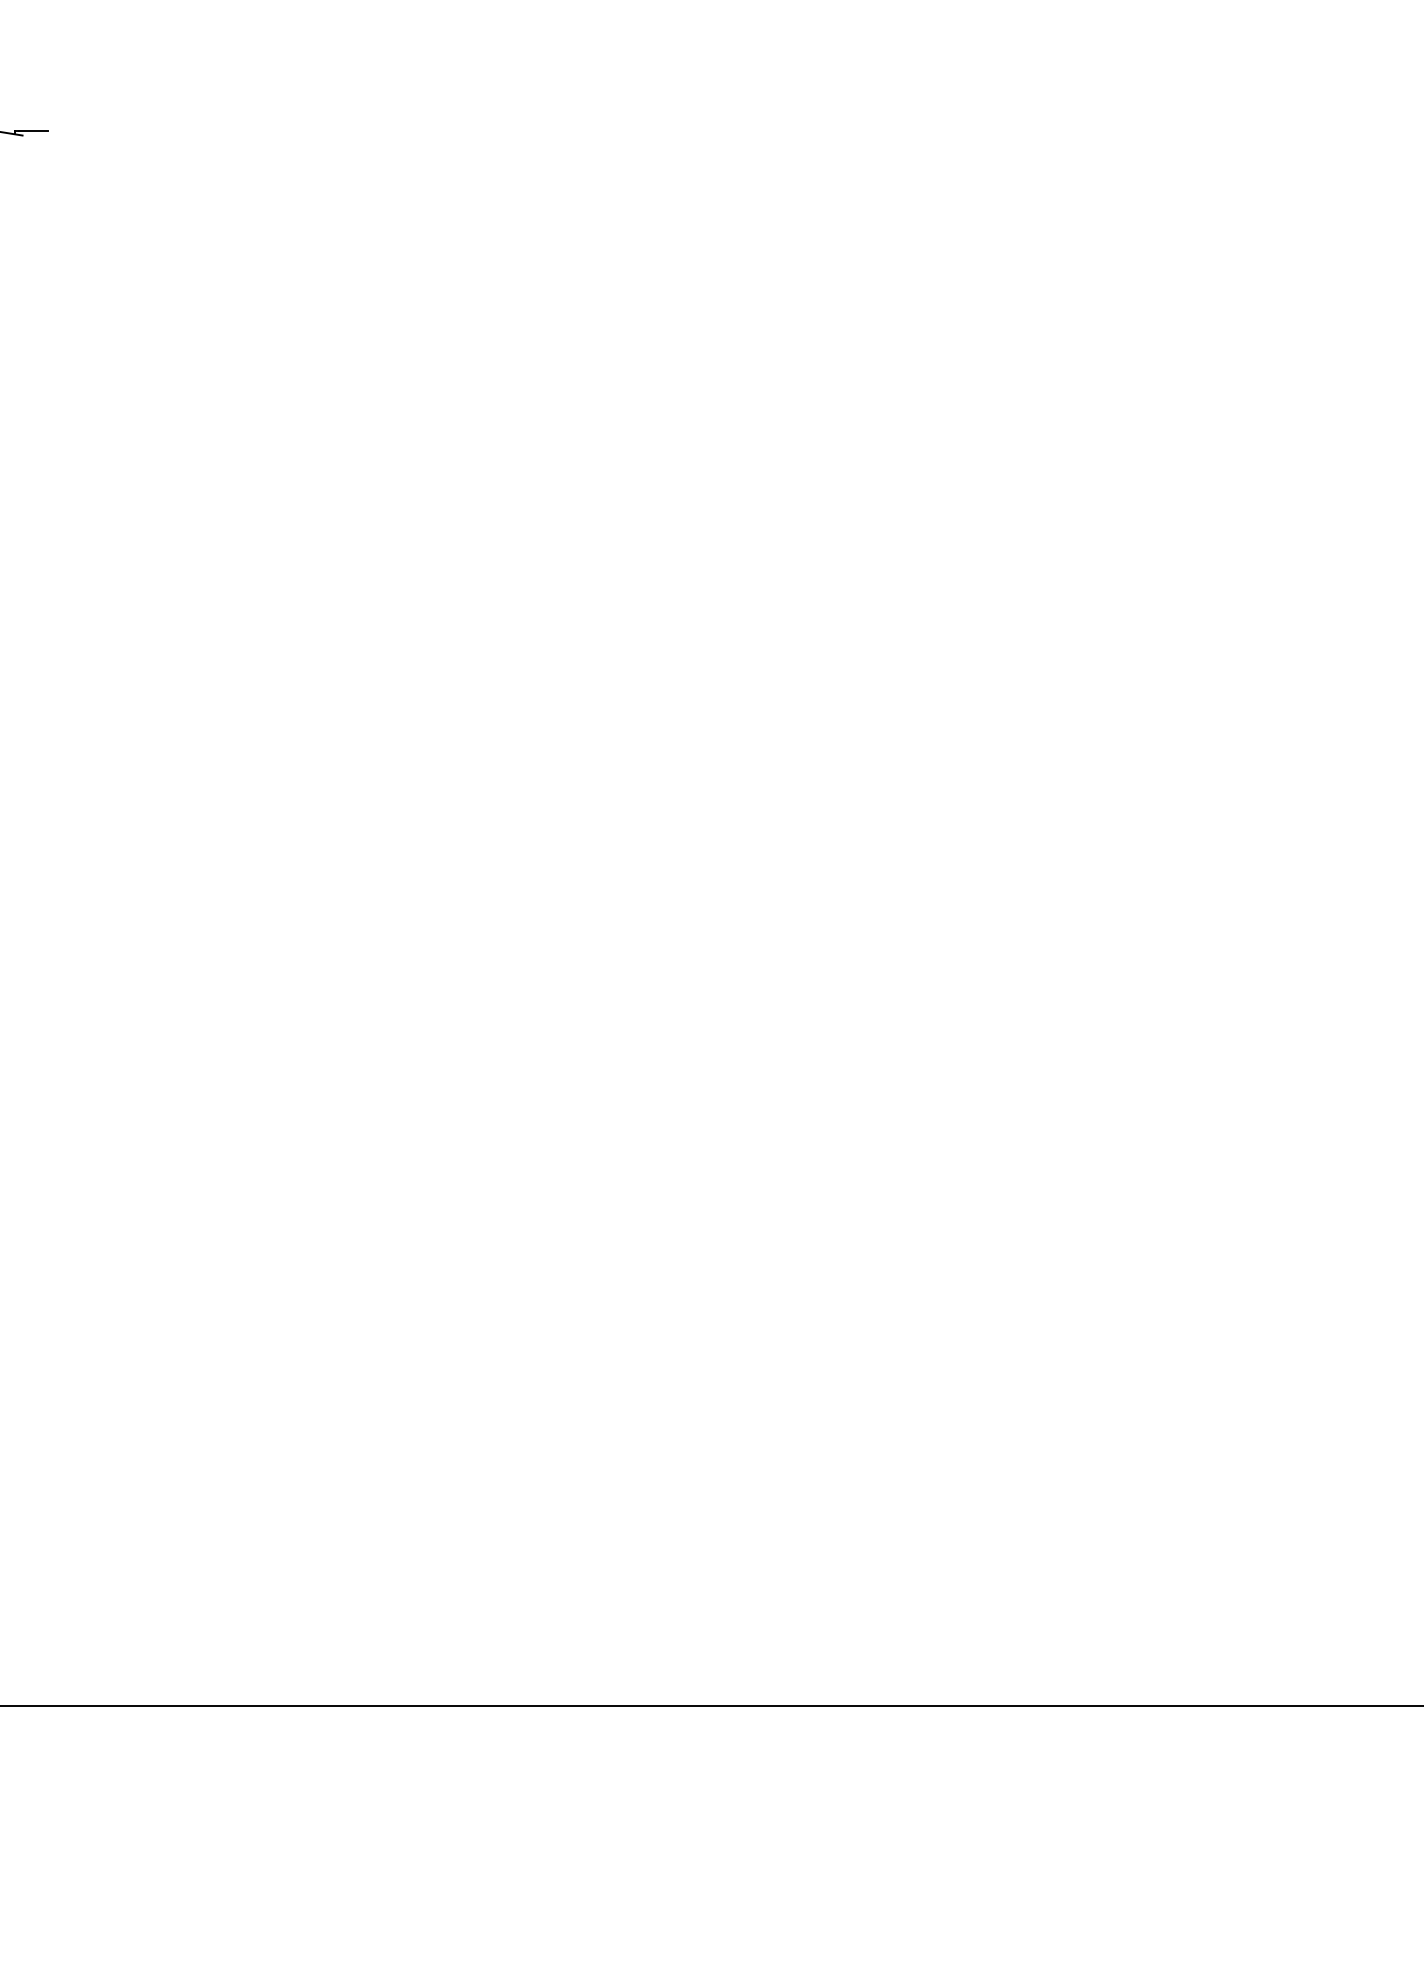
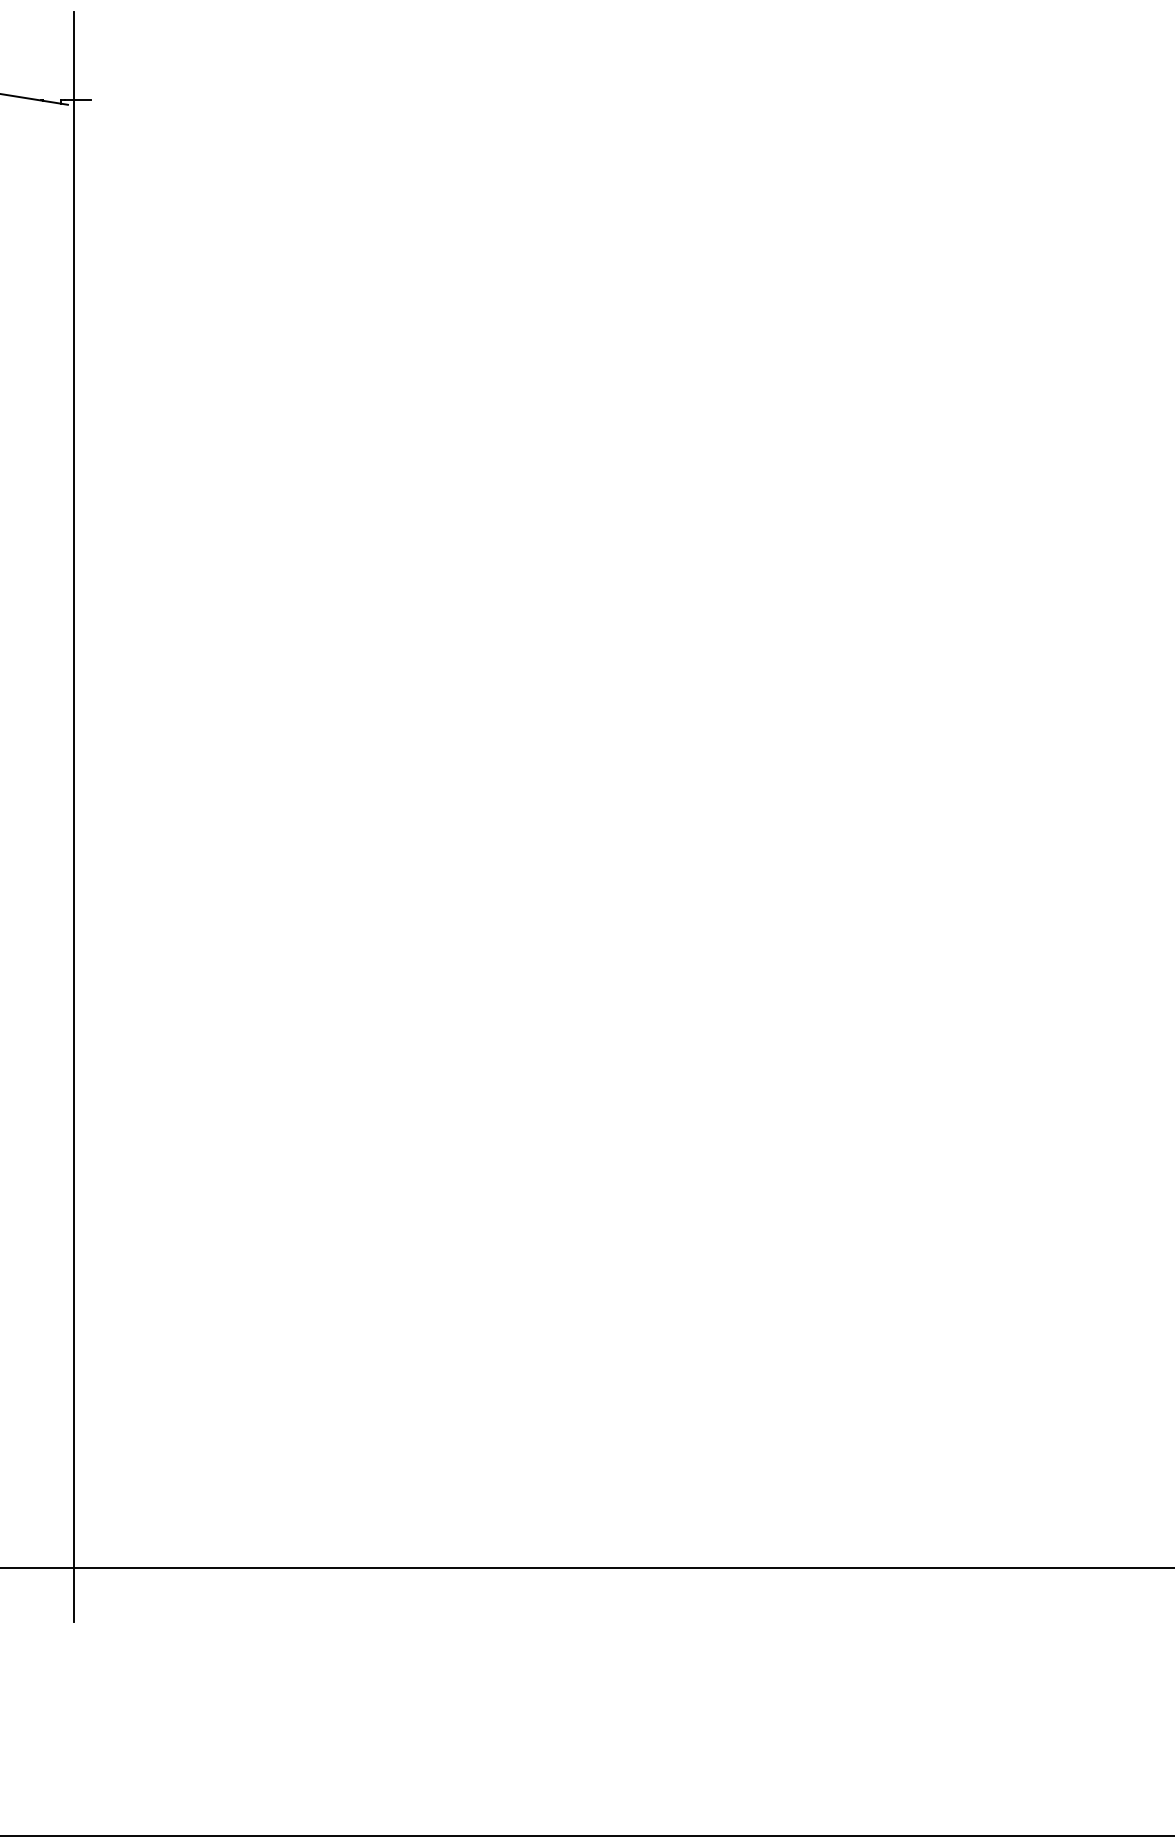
line: (29, 899) -> (74, 816), added

